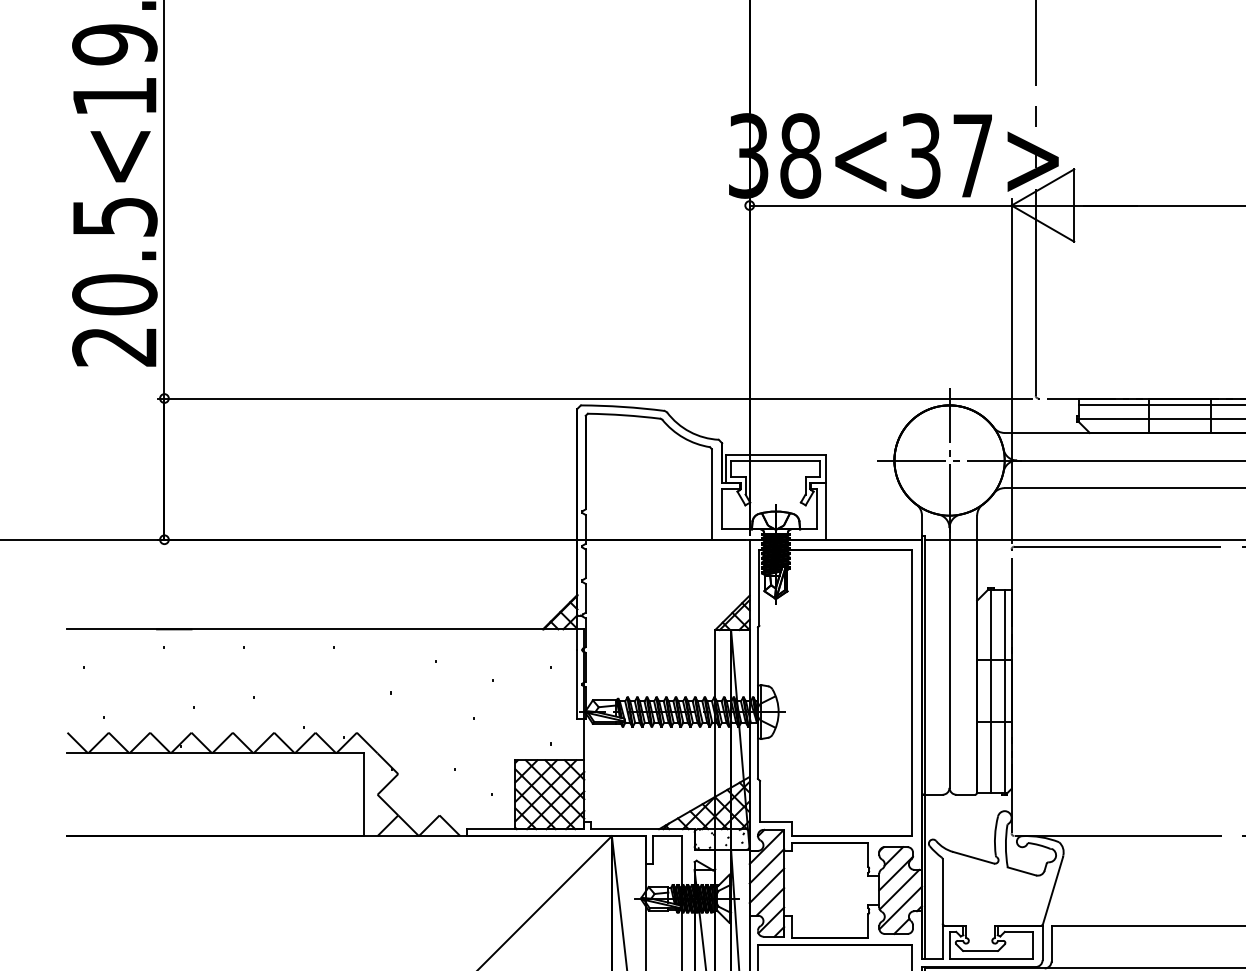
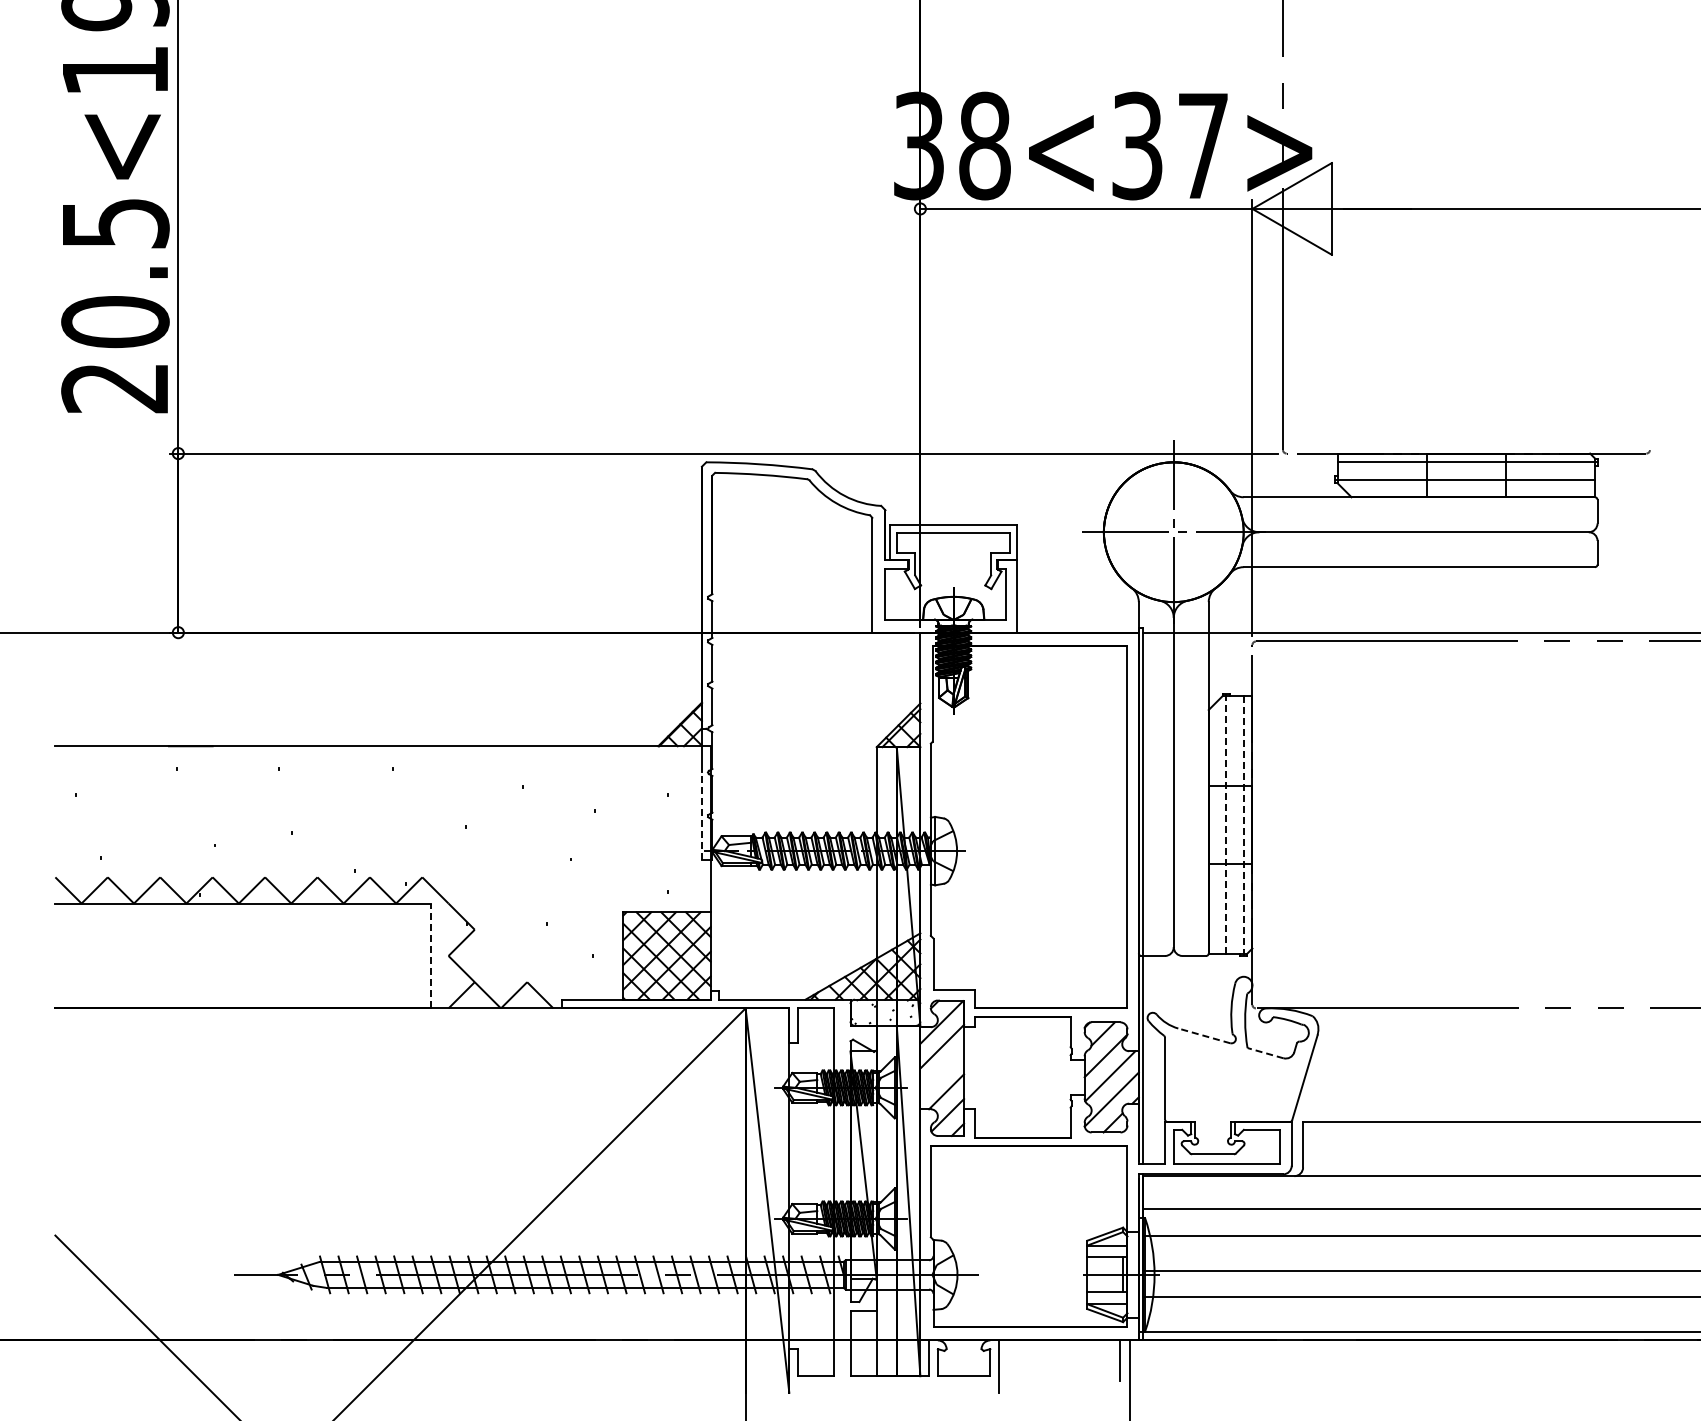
line: (577, 684) -> (701, 816), solid -> dashed
line: (991, 690) -> (1226, 823), solid -> dashed
line: (1004, 692) -> (1243, 826), solid -> dashed
line: (364, 794) -> (431, 955), solid -> dashed
line: (973, 857) -> (1203, 1035), solid -> dashed
line: (1021, 871) -> (1265, 1053), solid -> dashed
line: (767, 885) -> (942, 1071), removed

